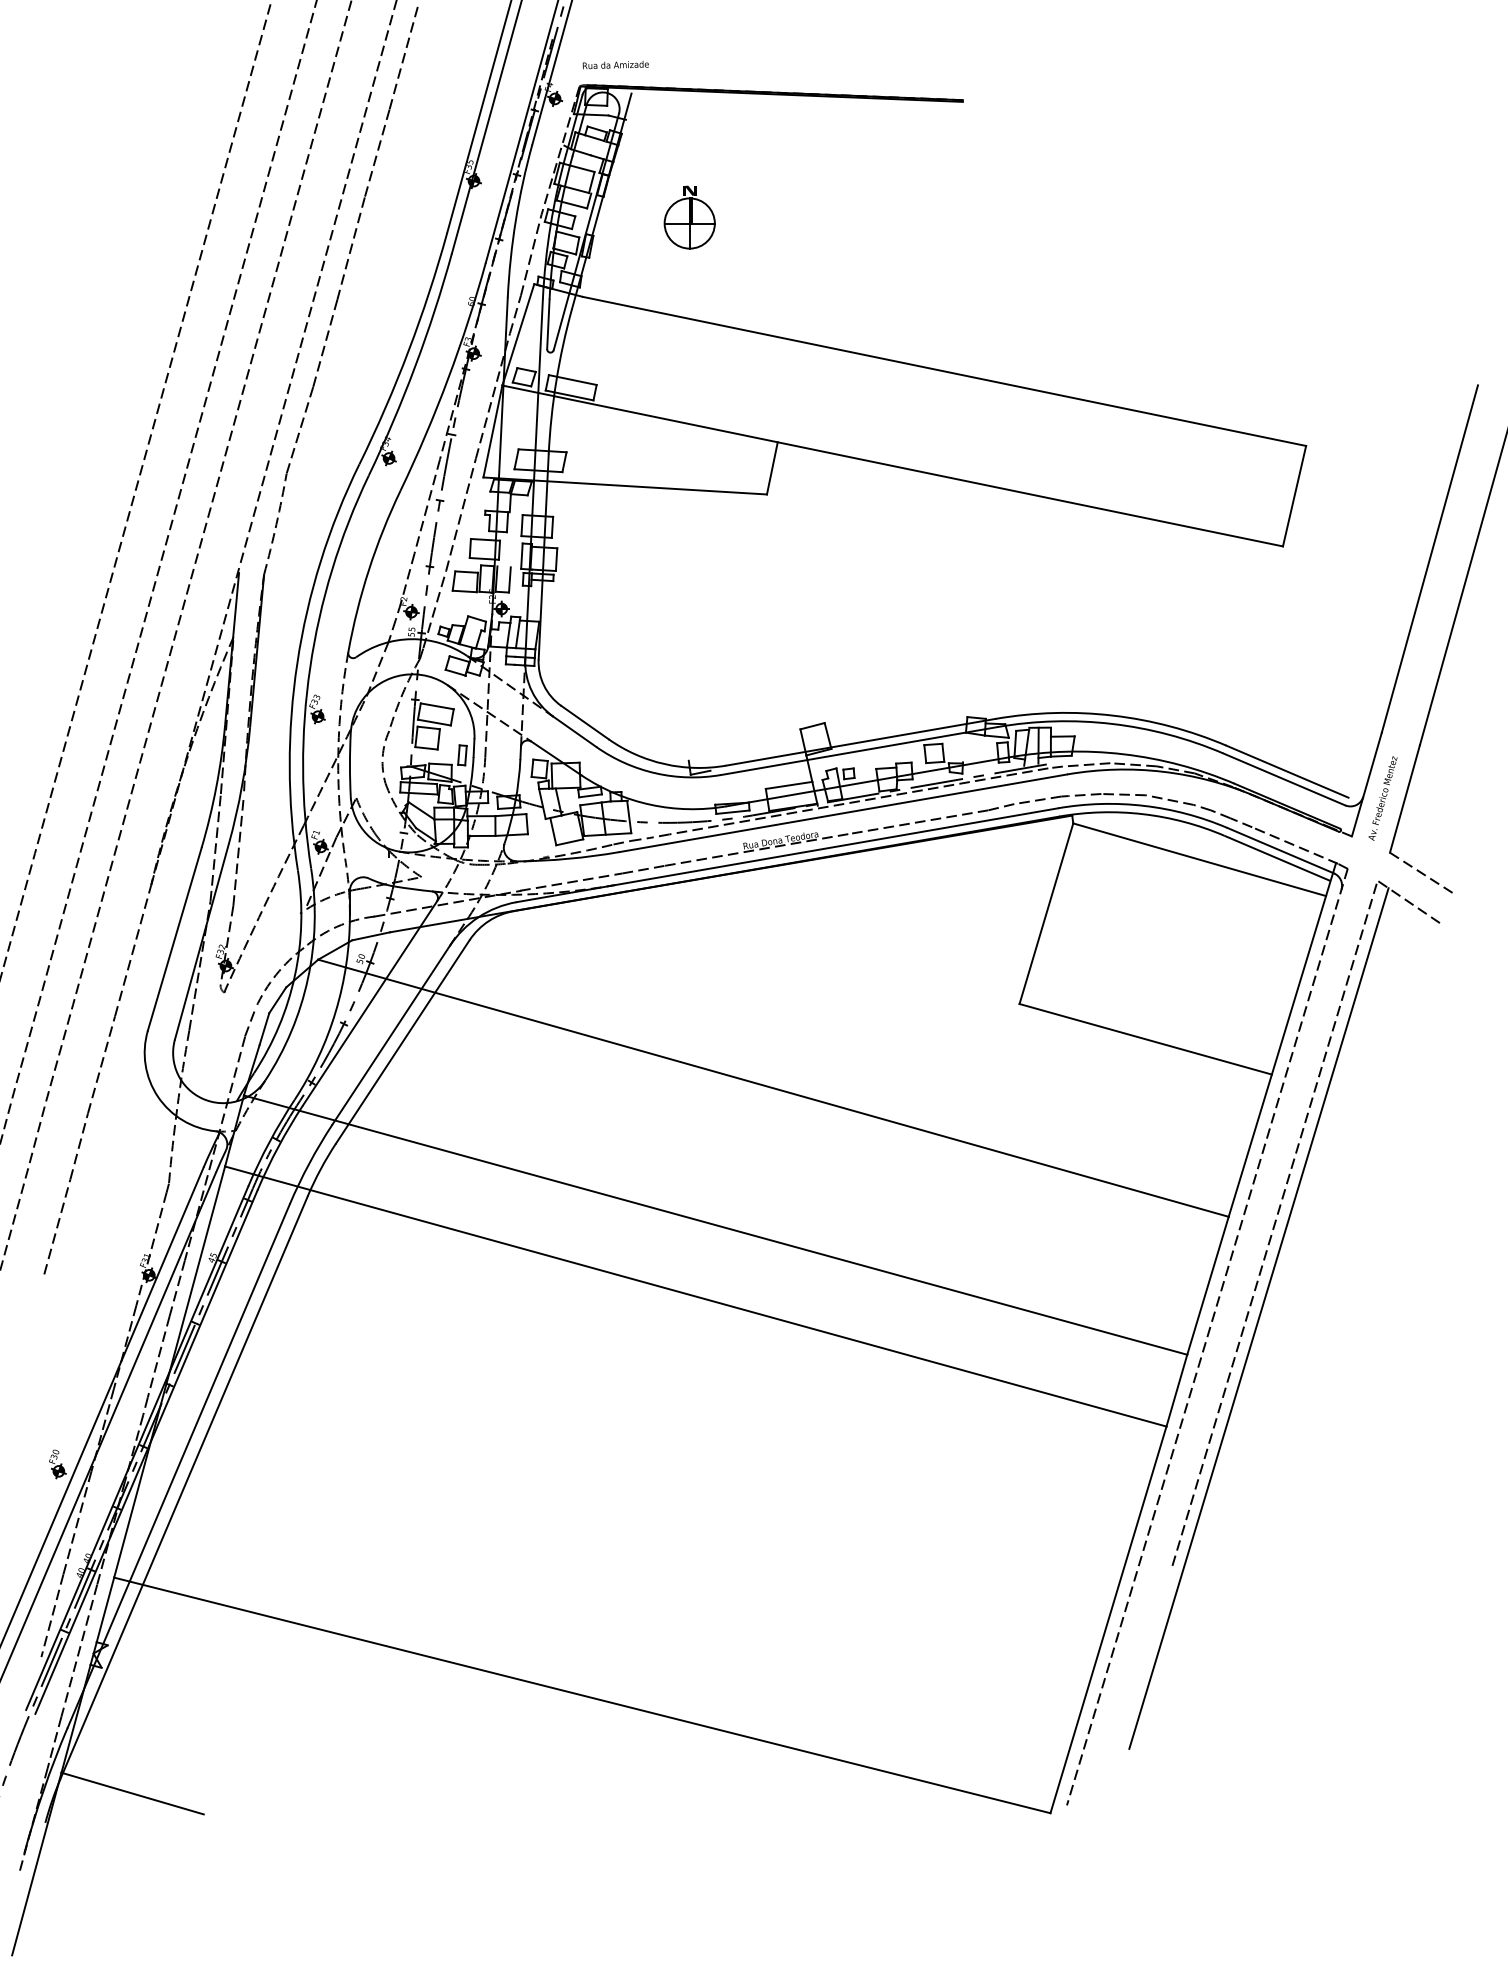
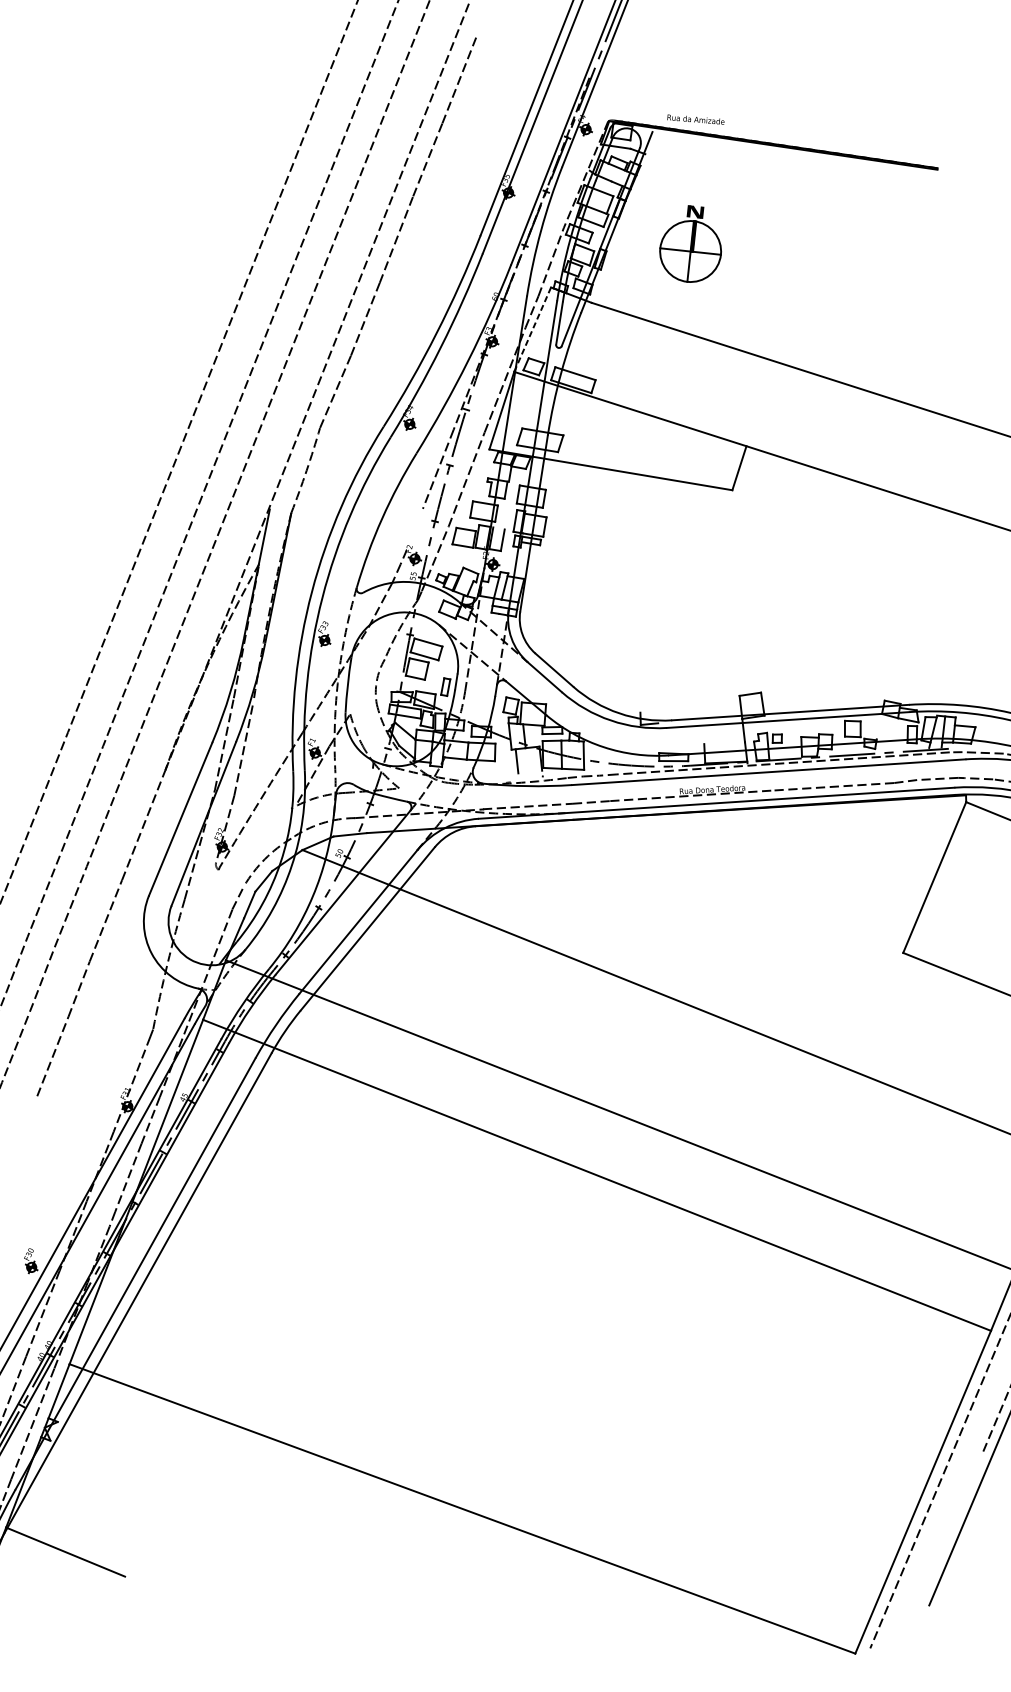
text: (615, 65) -> (695, 119), moved
part: (689, 217) -> (691, 244), size x1.4
line: (518, 334) -> (532, 329), solid -> dashed
line: (407, 577) -> (414, 528), removed
line: (788, 784) -> (724, 742), removed
line: (569, 842) -> (530, 772), removed

